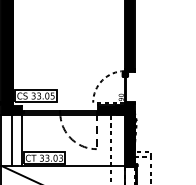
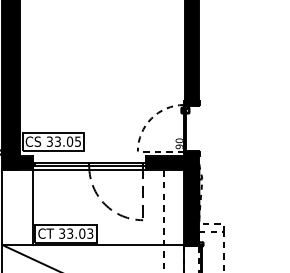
line: (11, 140) -> (17, 207), removed

